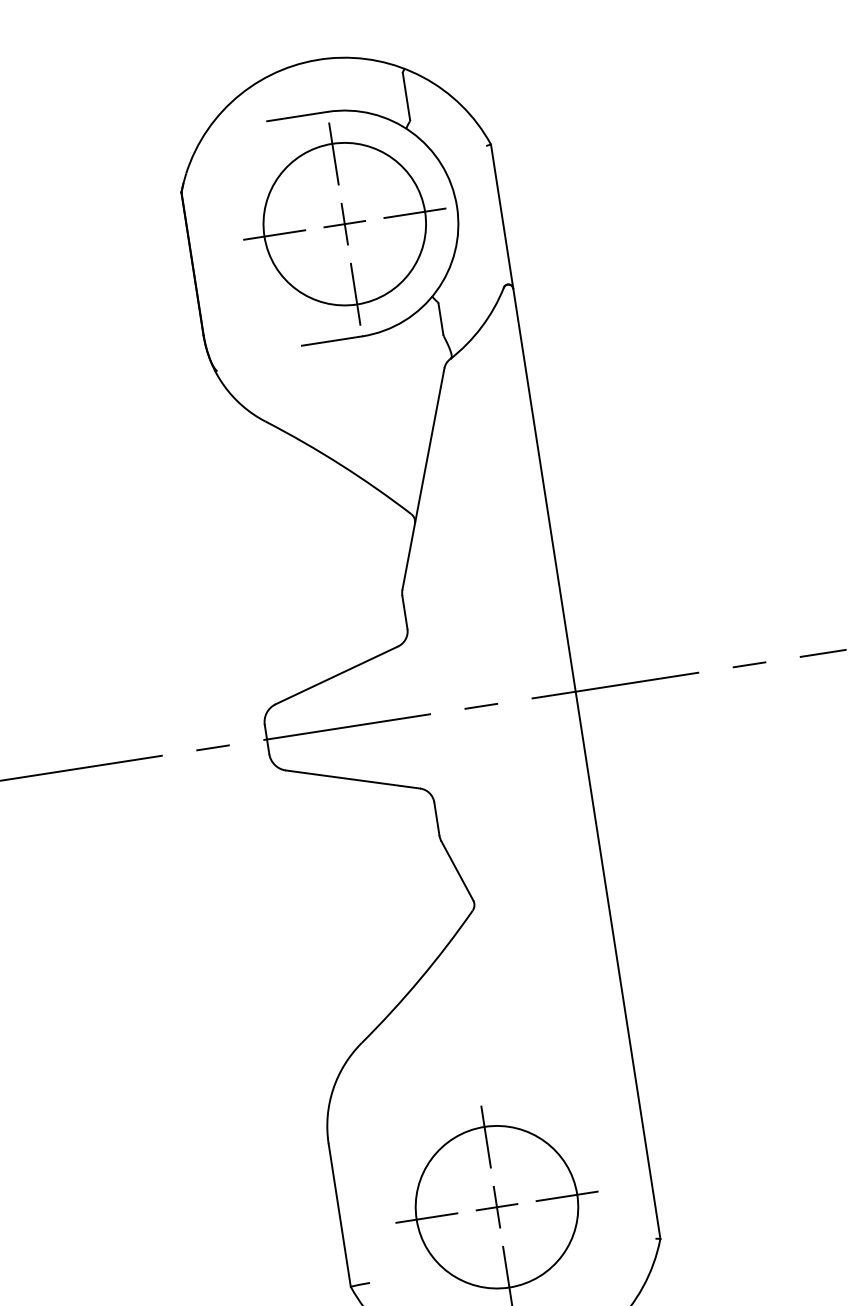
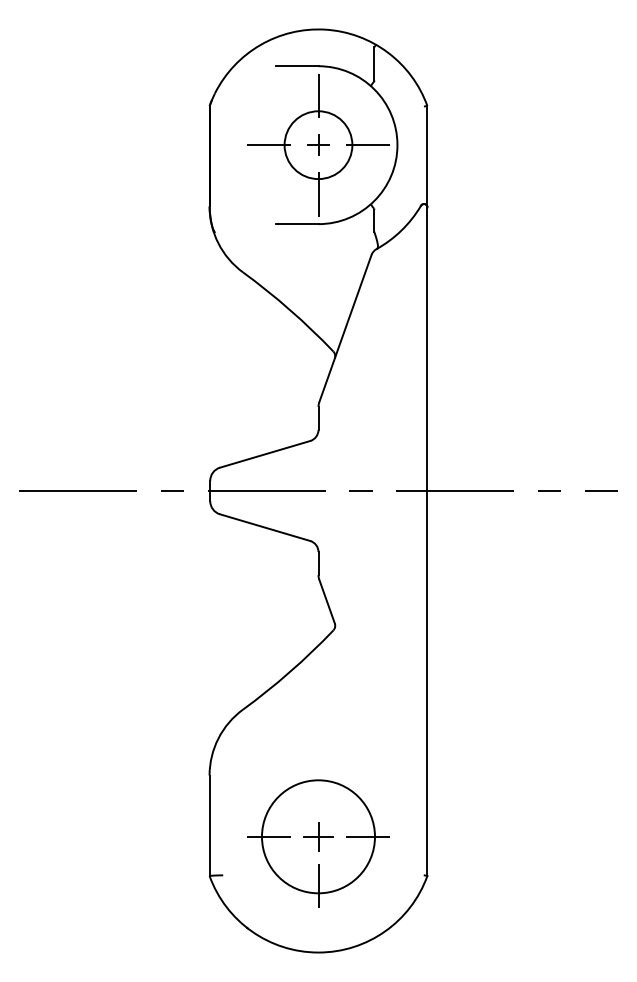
circle: (344, 223) -> (318, 144), size x0.6
part: (344, 223) -> (318, 144), size x0.7
line: (486, 1137) -> (318, 787), removed

